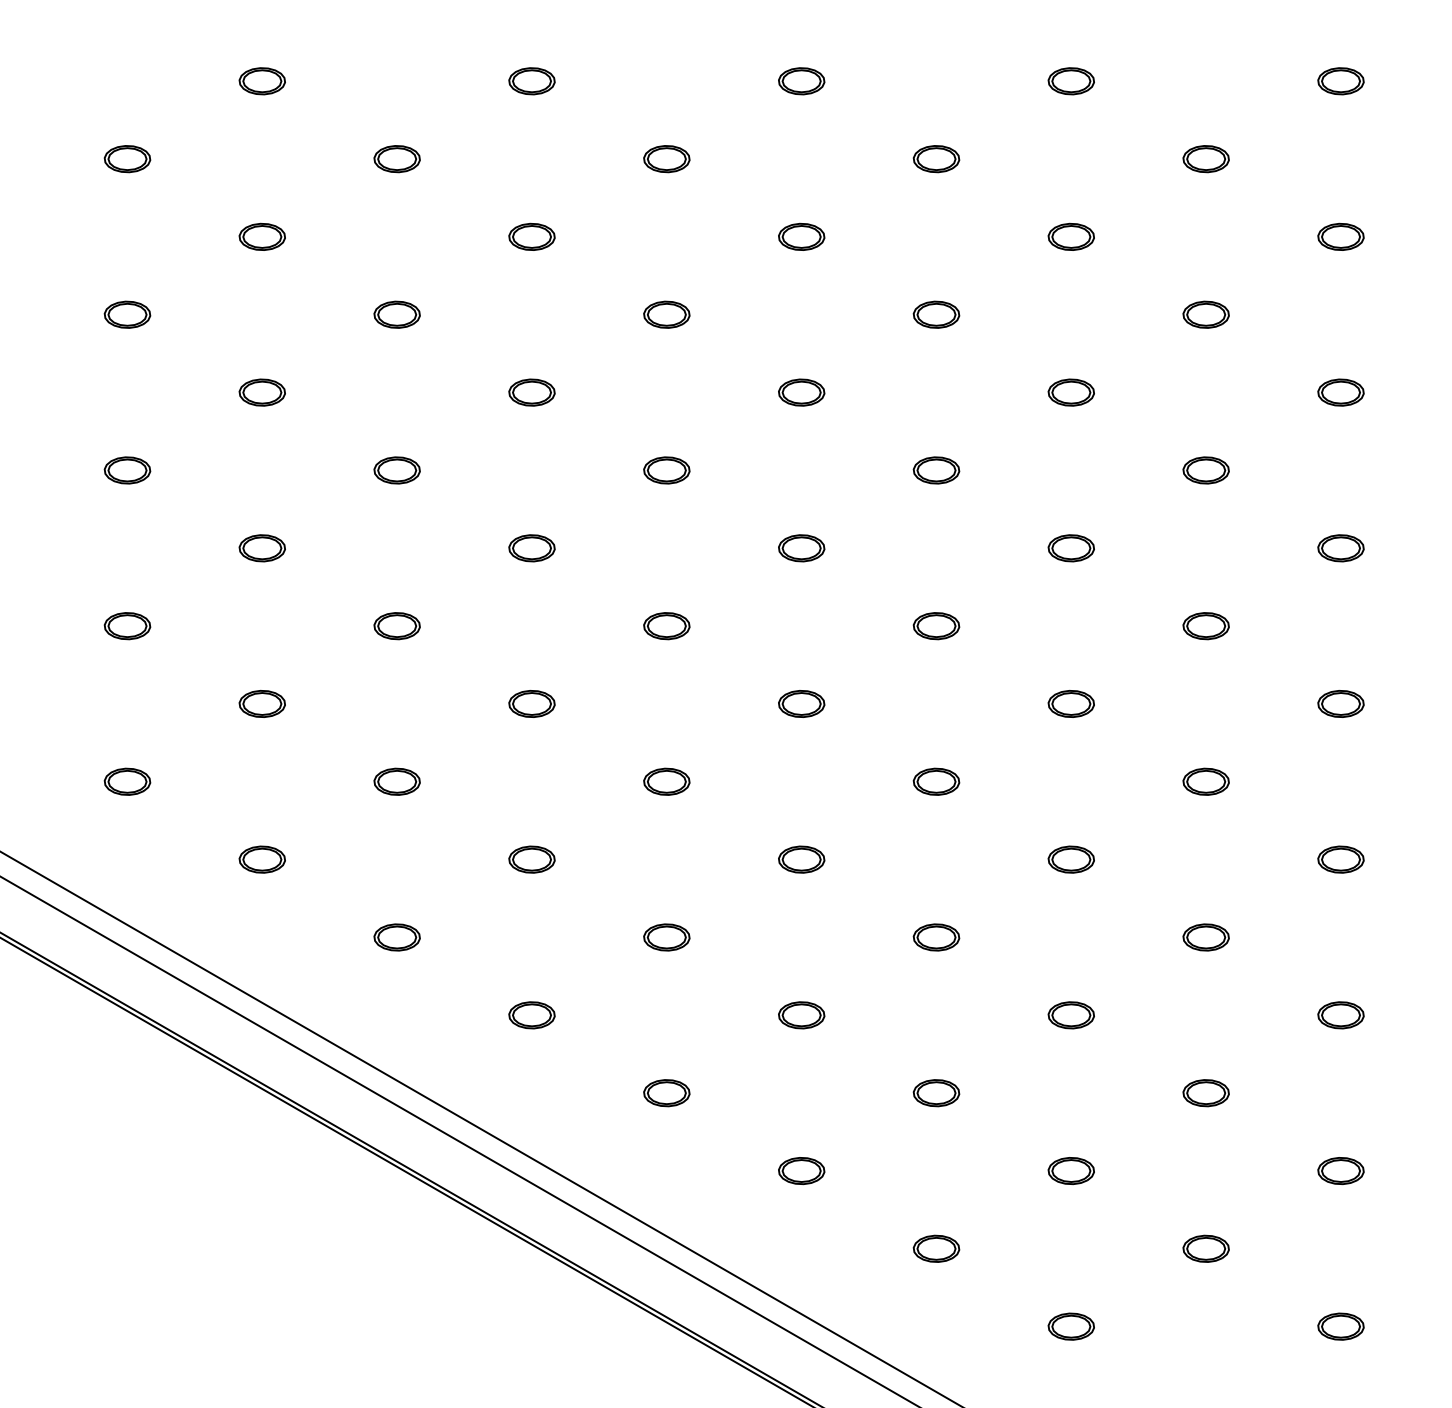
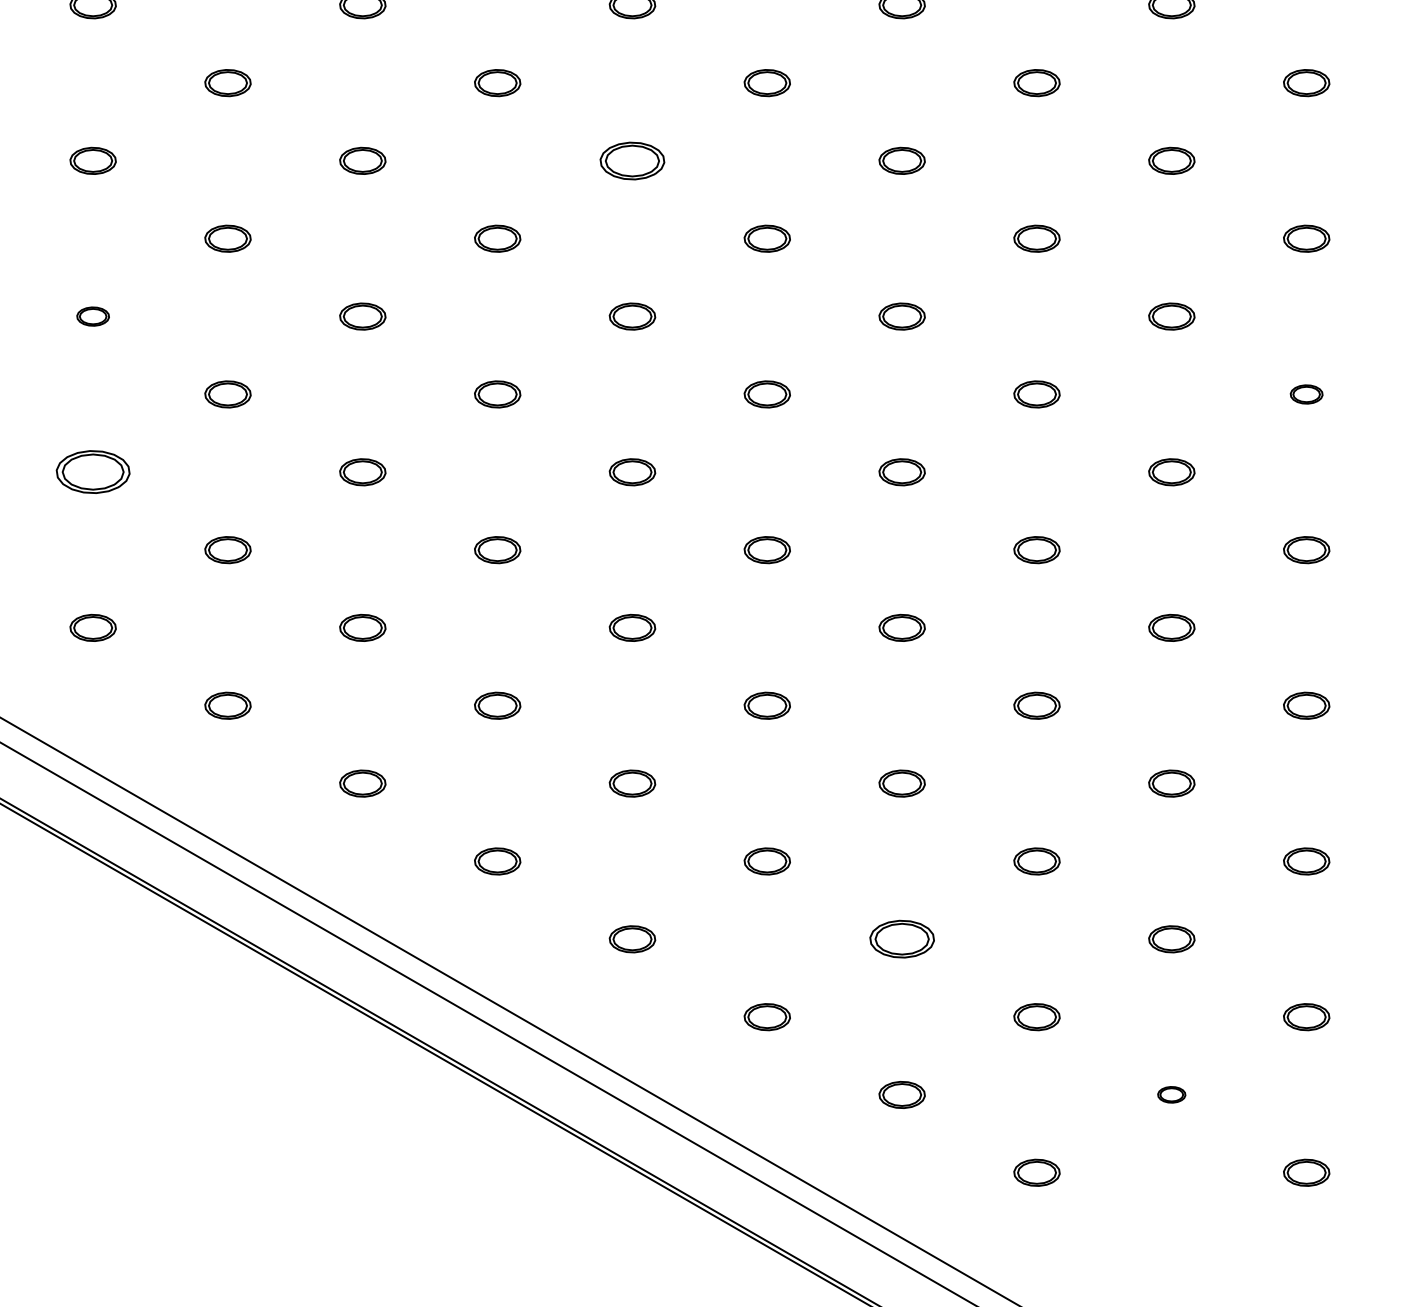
part: (666, 314) -> (632, 160), size x1.4
part: (127, 470) -> (93, 316), size x0.7
part: (1340, 548) -> (1306, 394), size x0.7
part: (127, 626) -> (93, 472), size x1.6
part: (936, 1093) -> (902, 939), size x1.4
part: (1205, 1248) -> (1171, 1094), size x0.6

